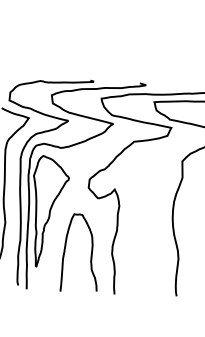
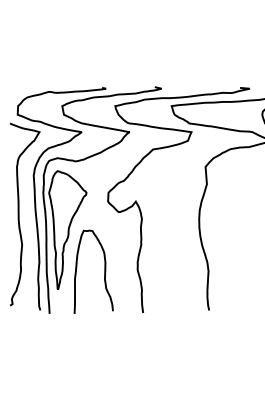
curve: (91, 253) -> (104, 271), moved

